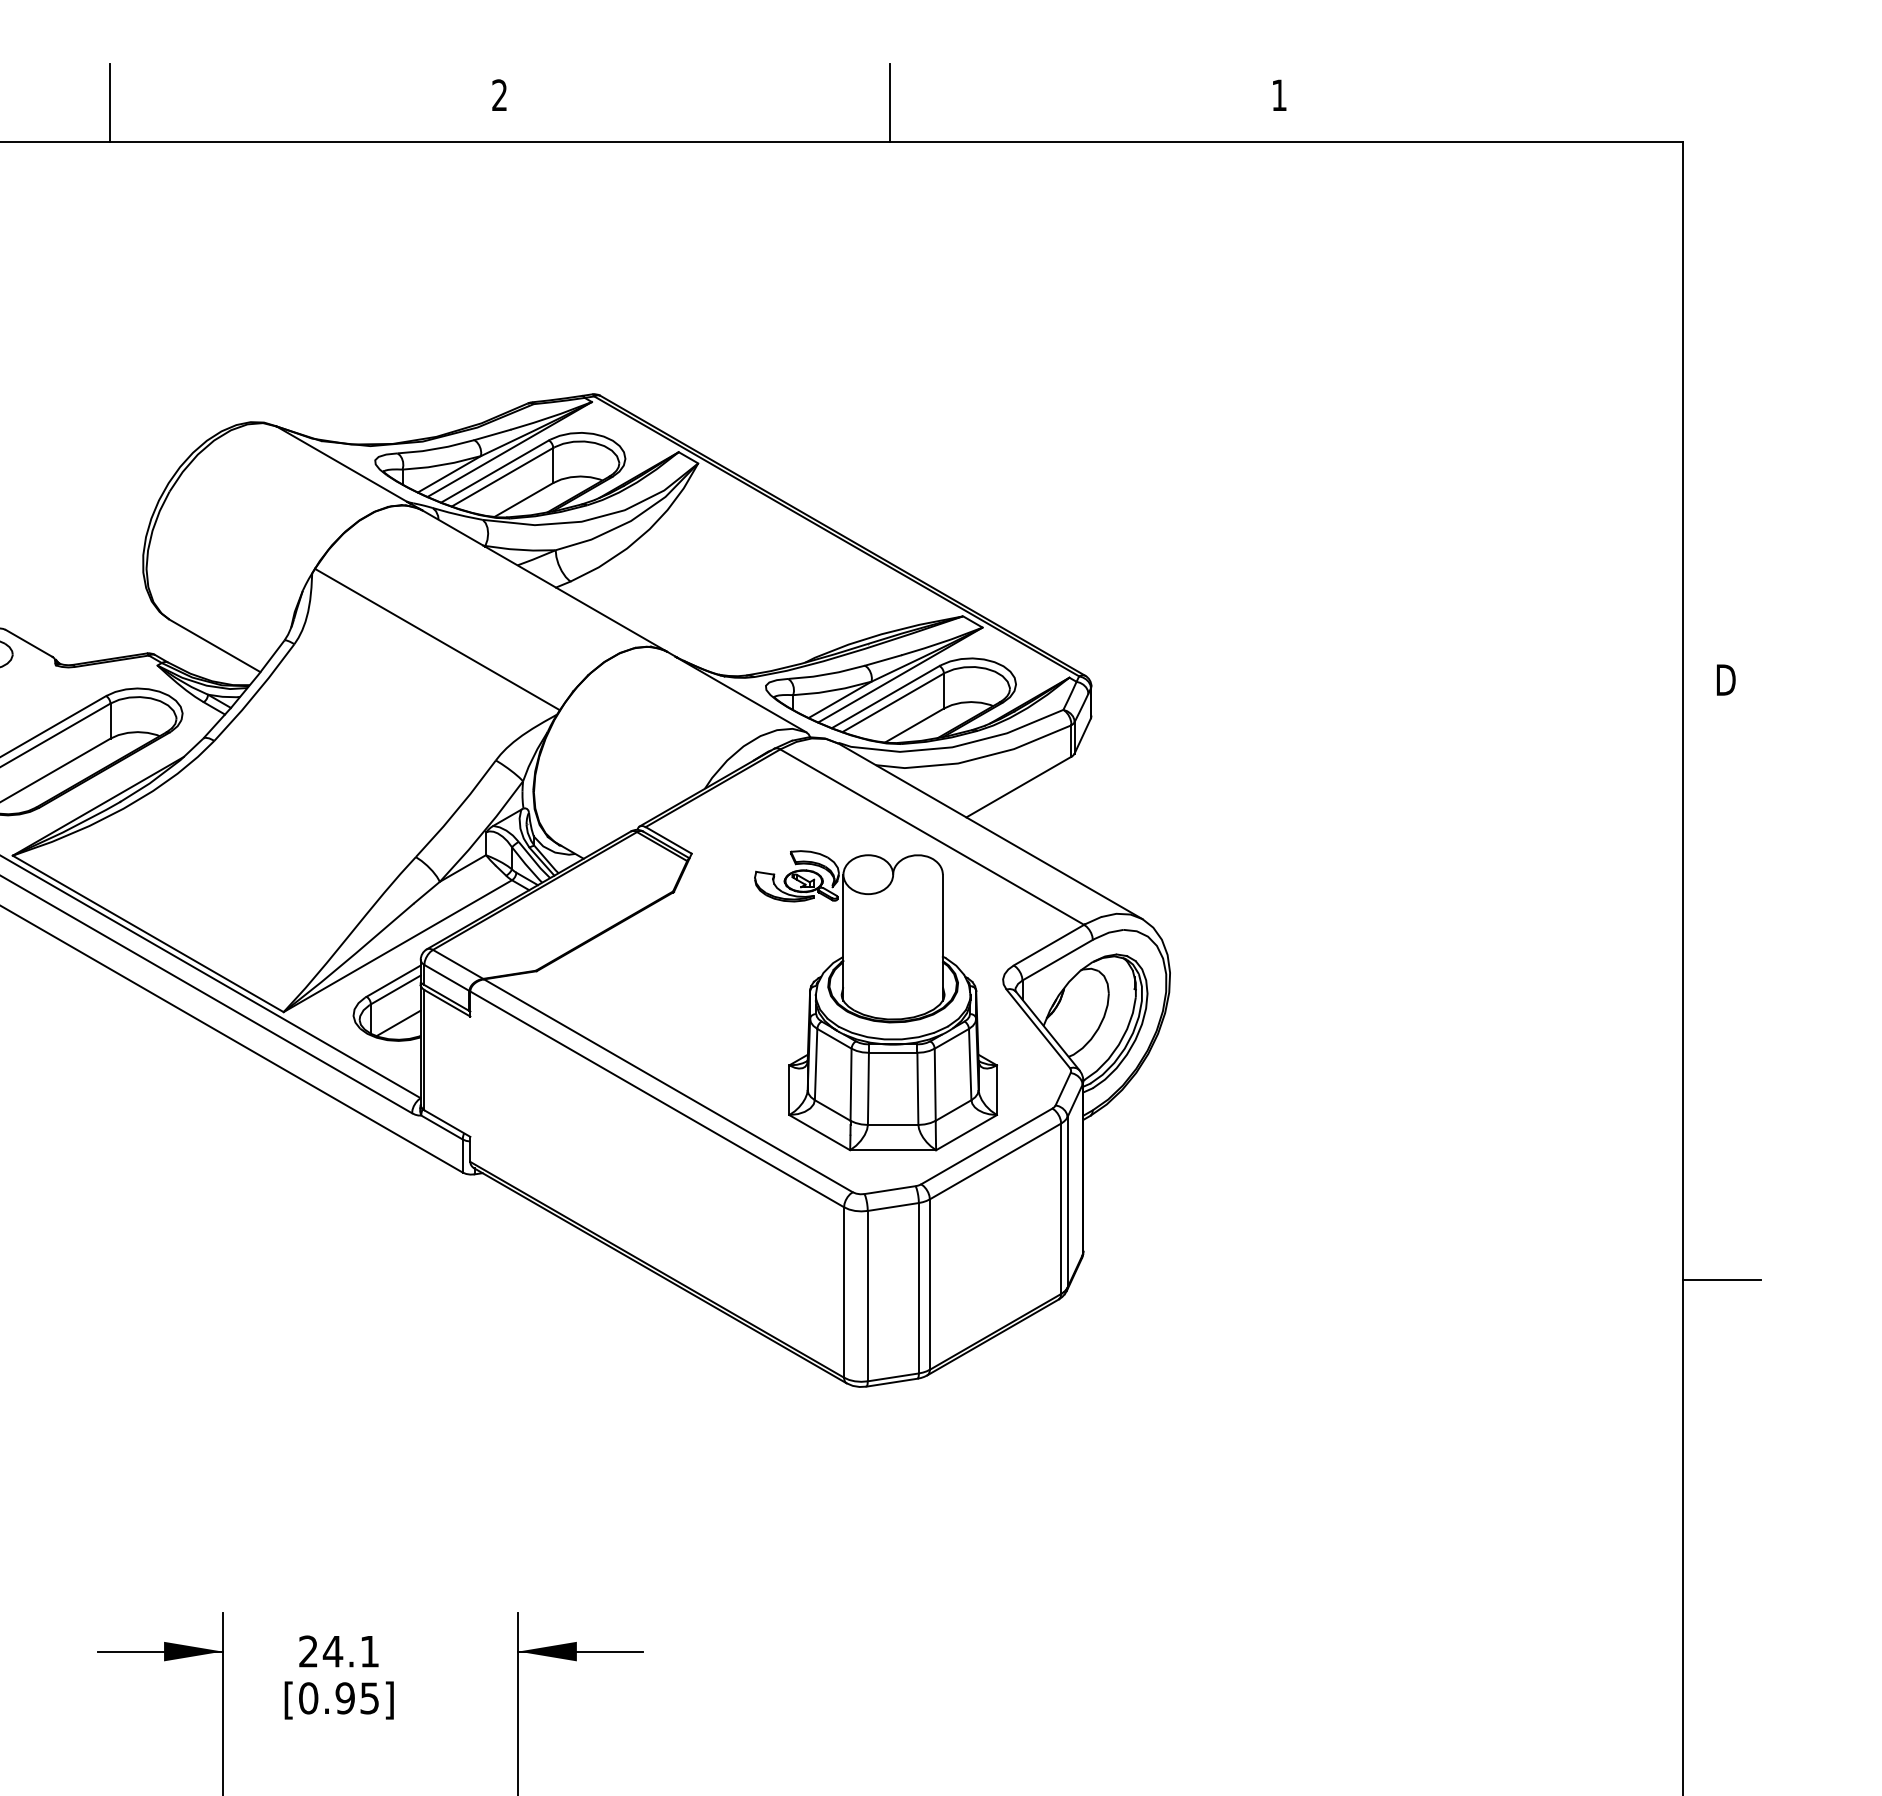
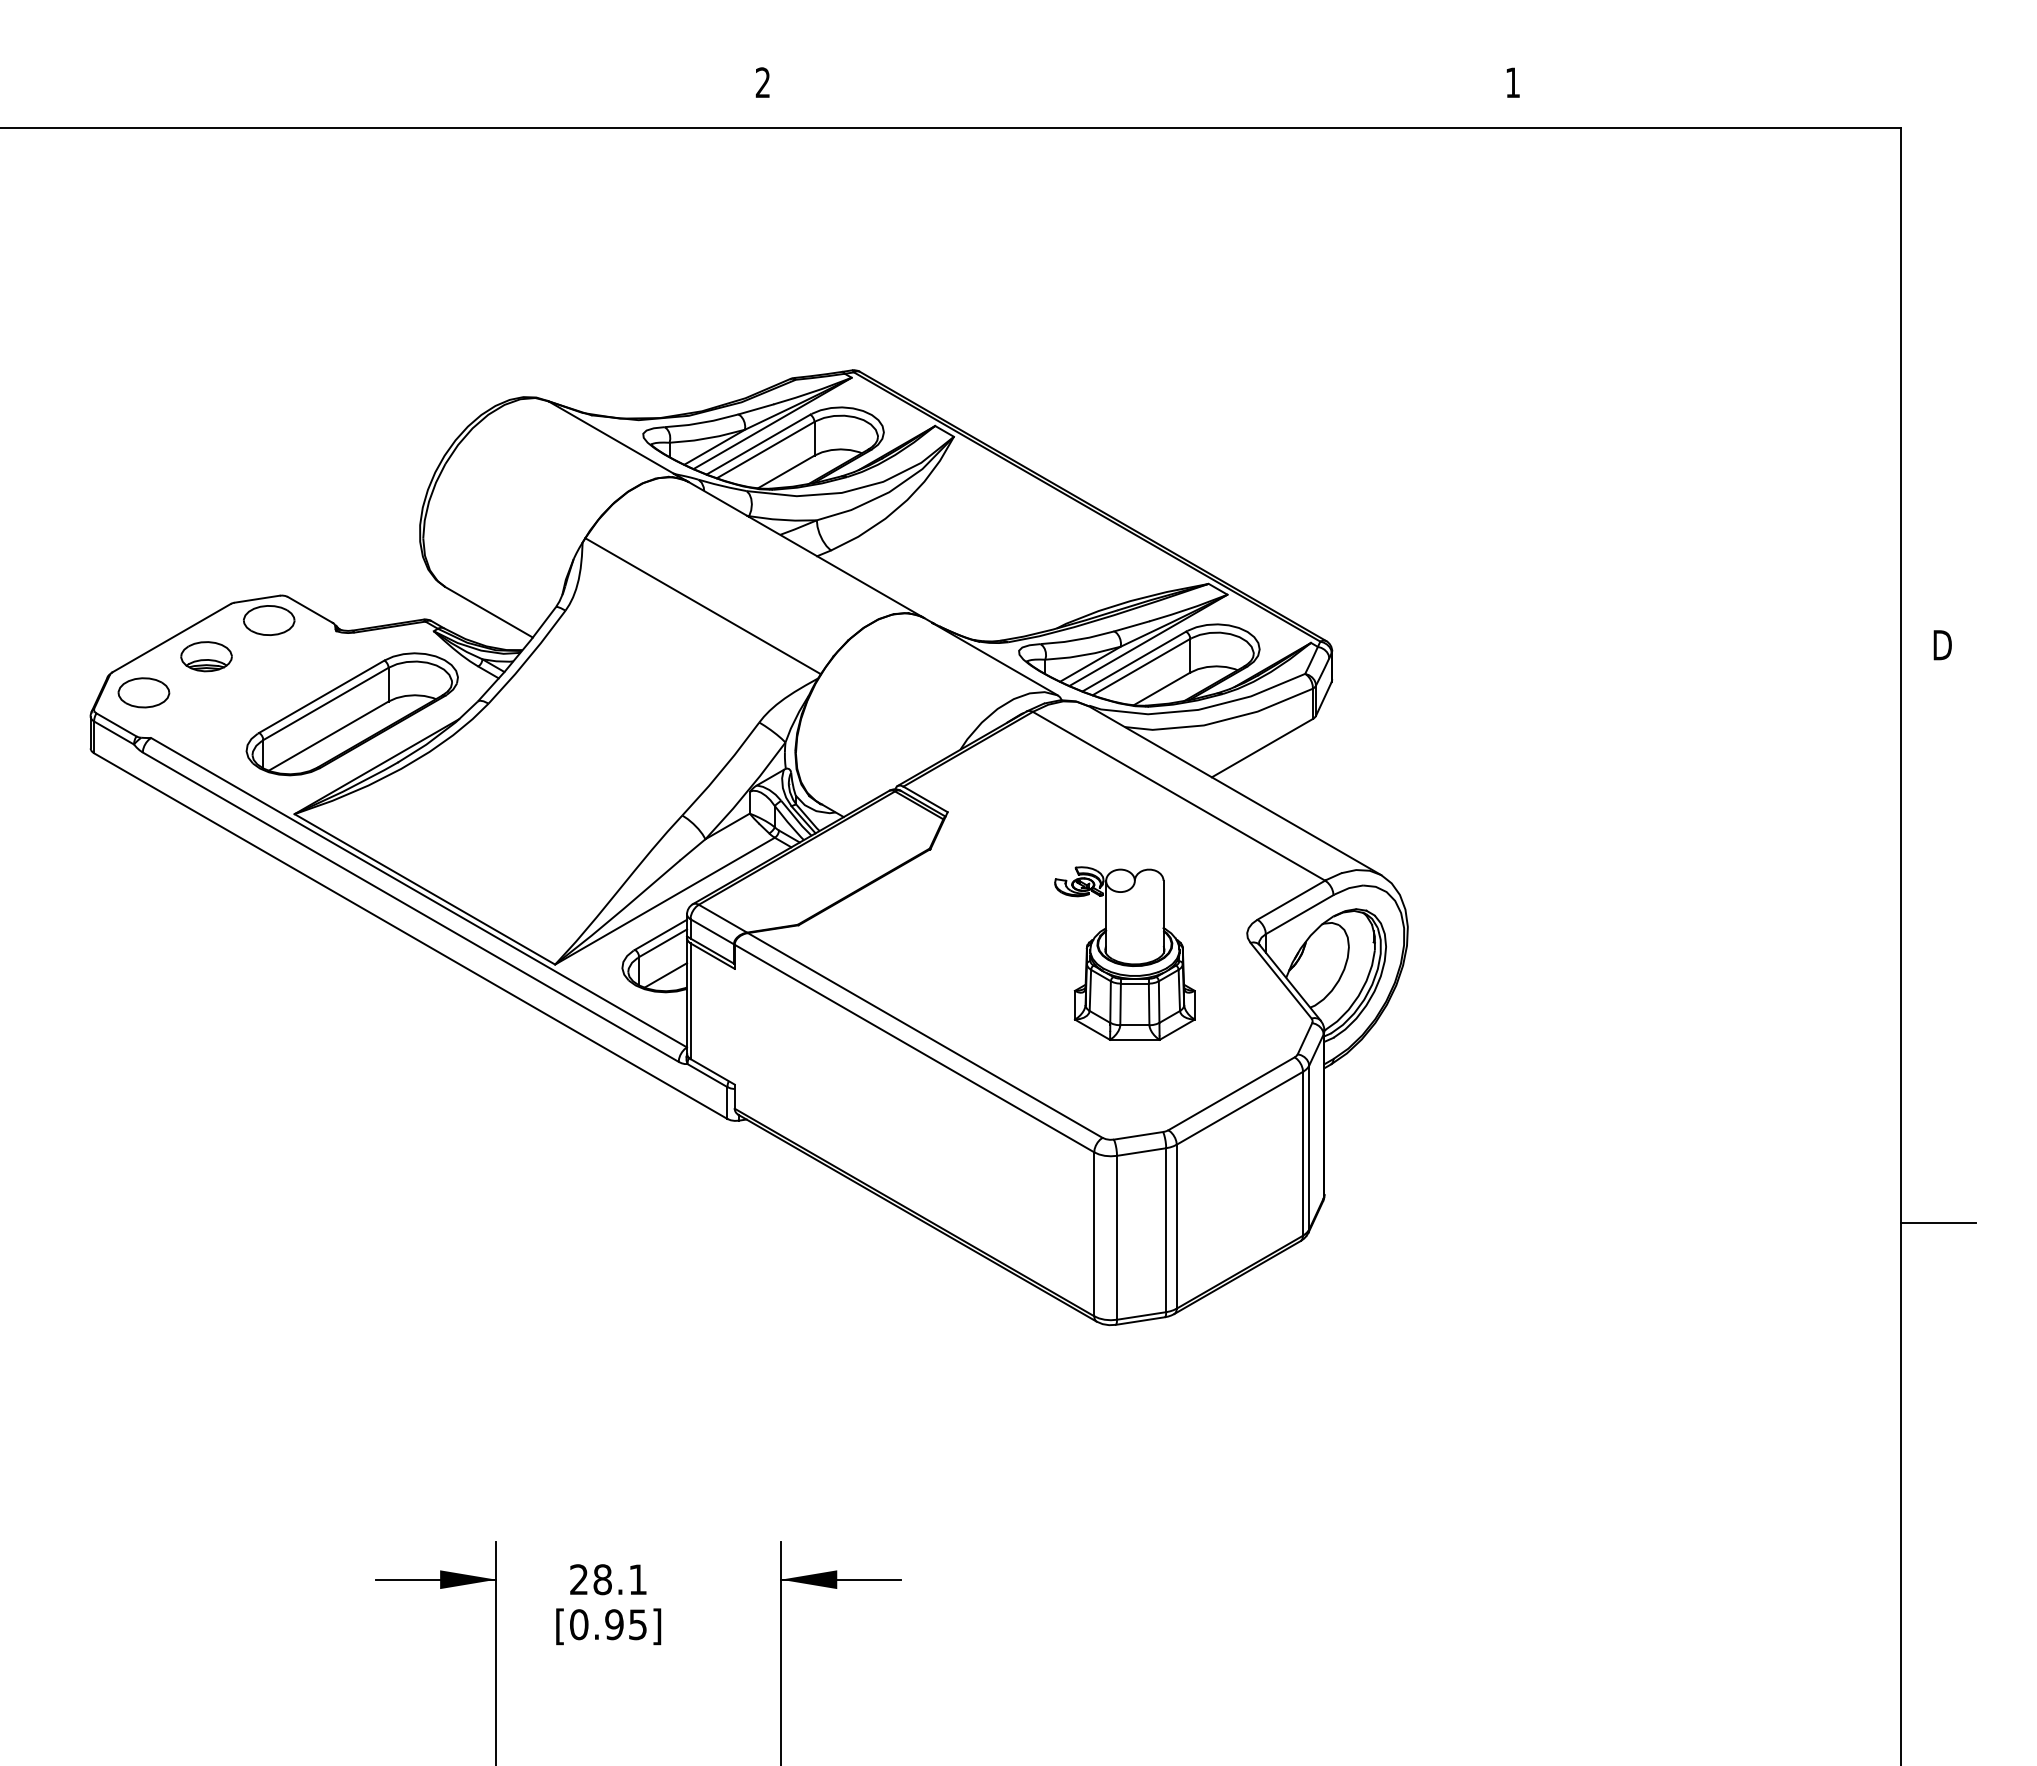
line: (110, 102) -> (388, 89), removed
line: (890, 102) -> (1138, 89), removed
part: (875, 1000) -> (1124, 953), size x0.6
text: (332, 1651) -> (602, 1579), 24.1 -> 28.1

